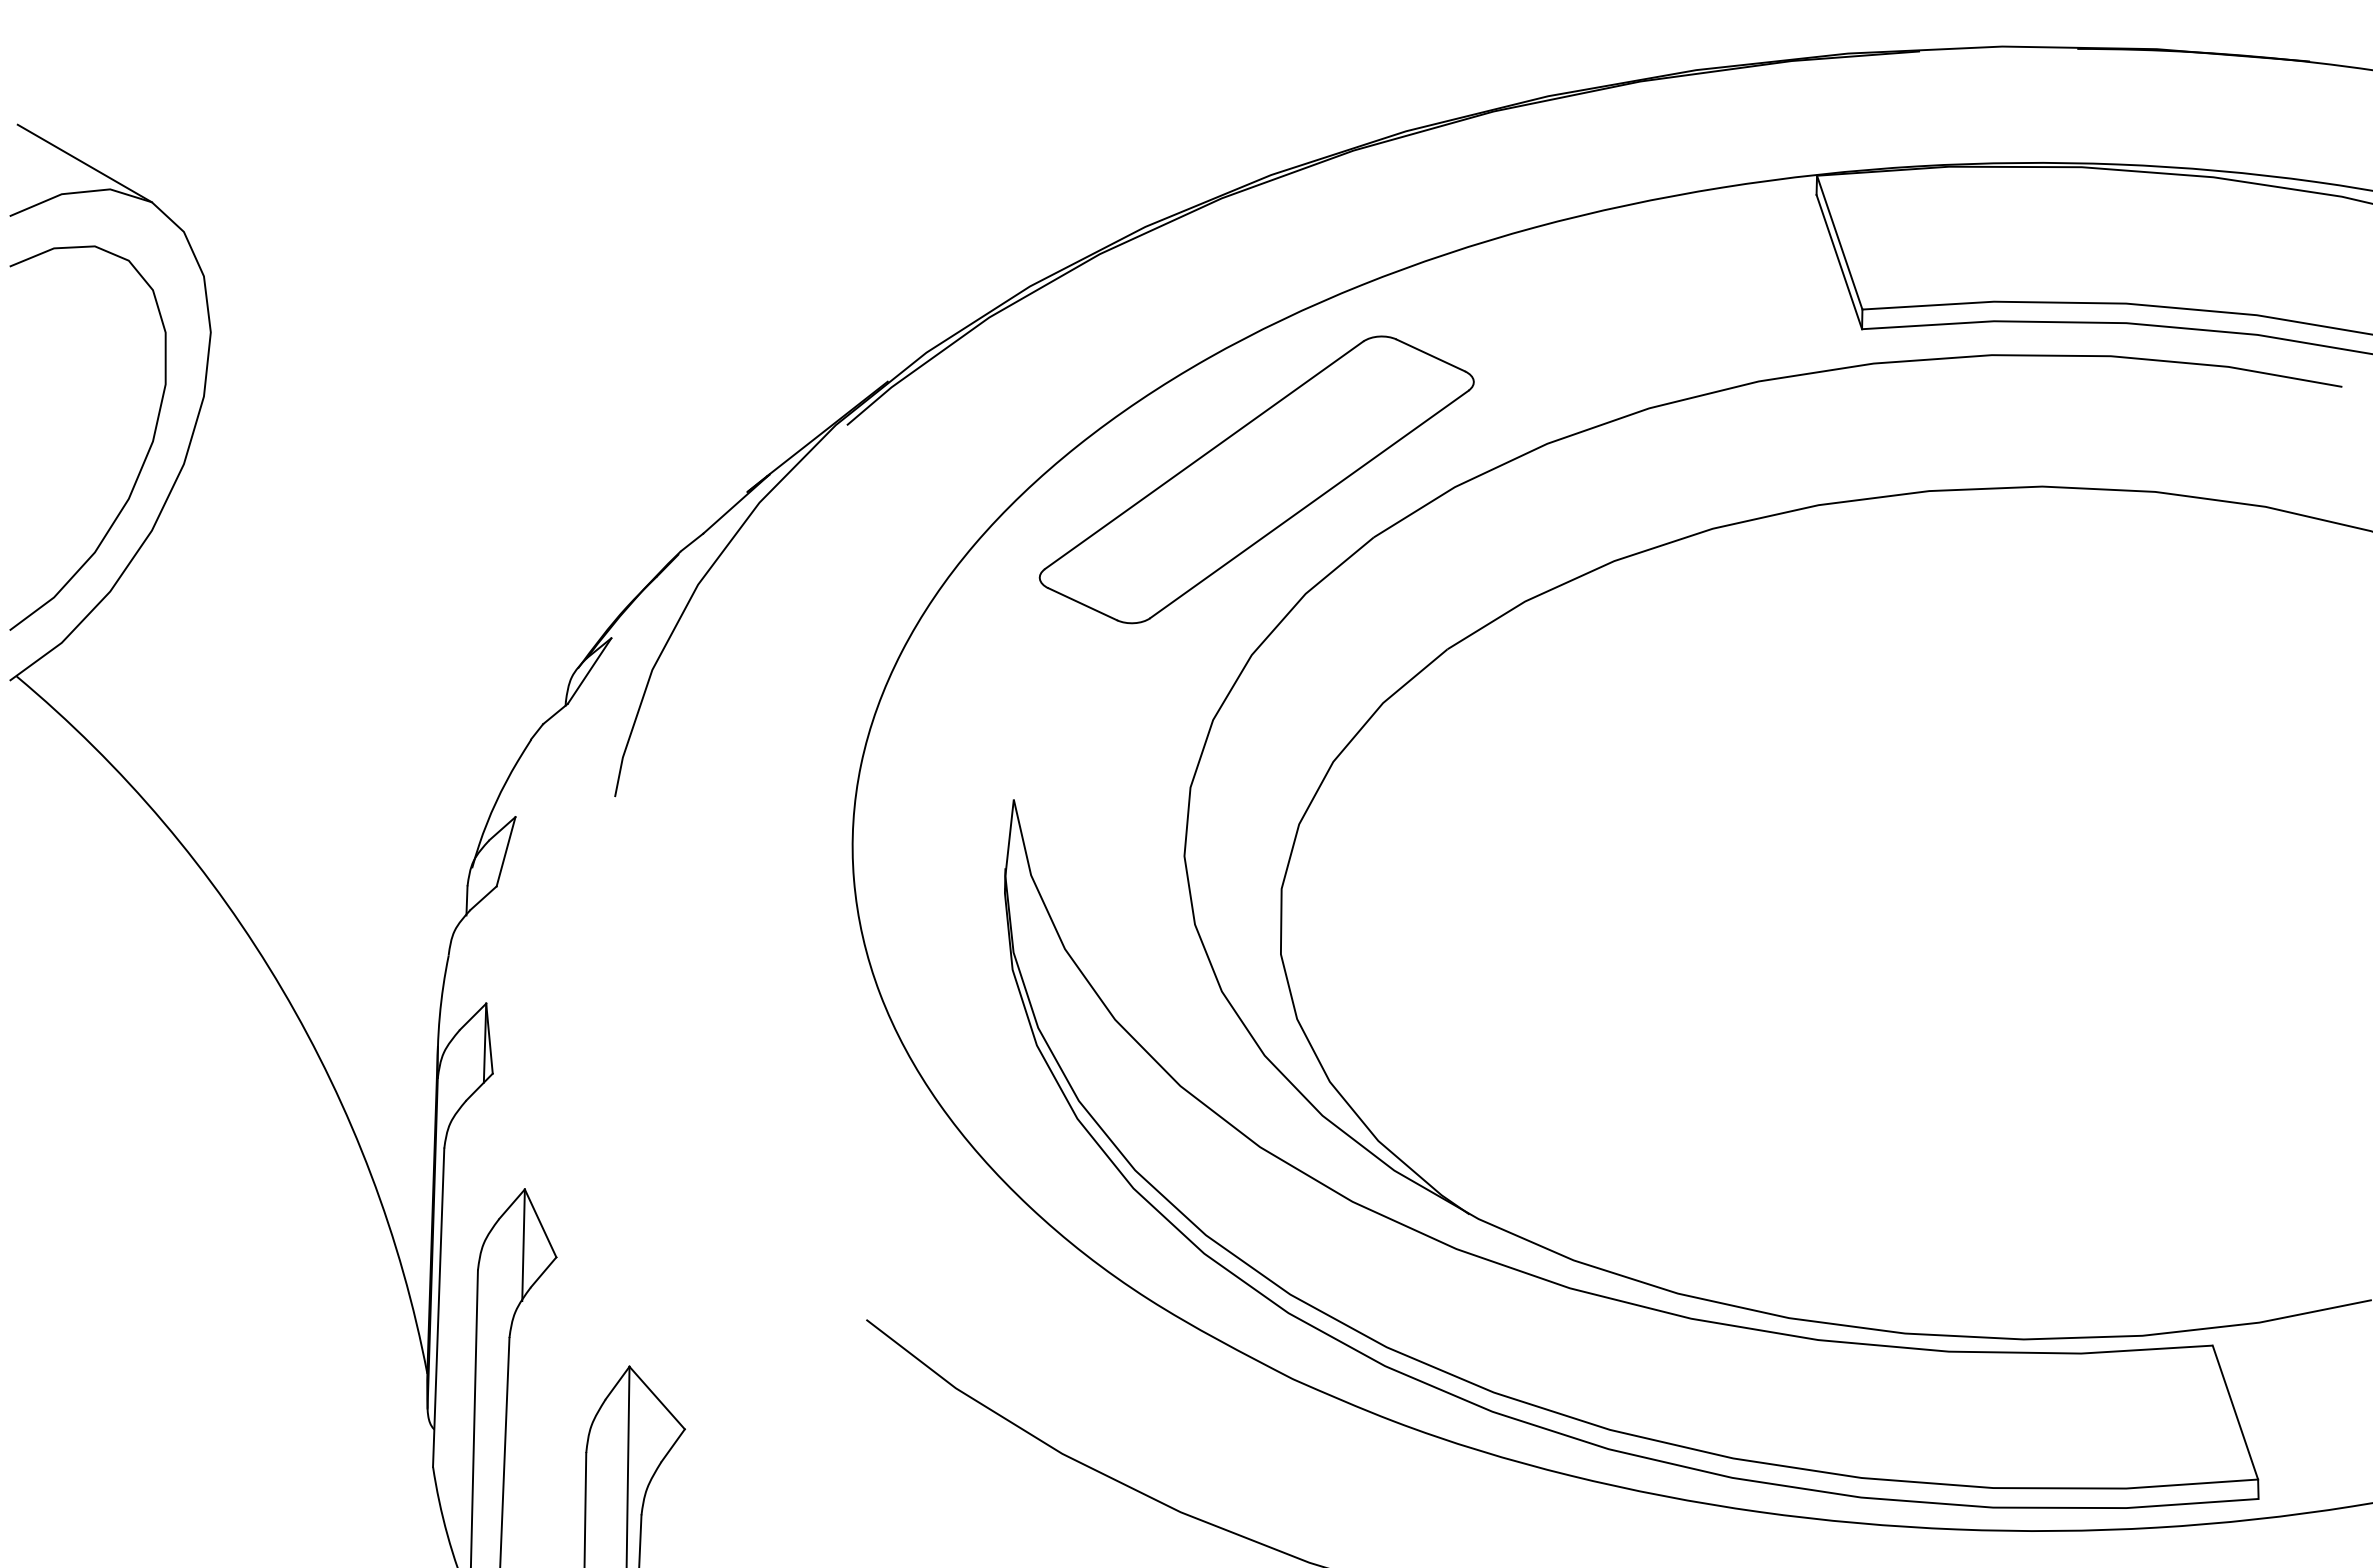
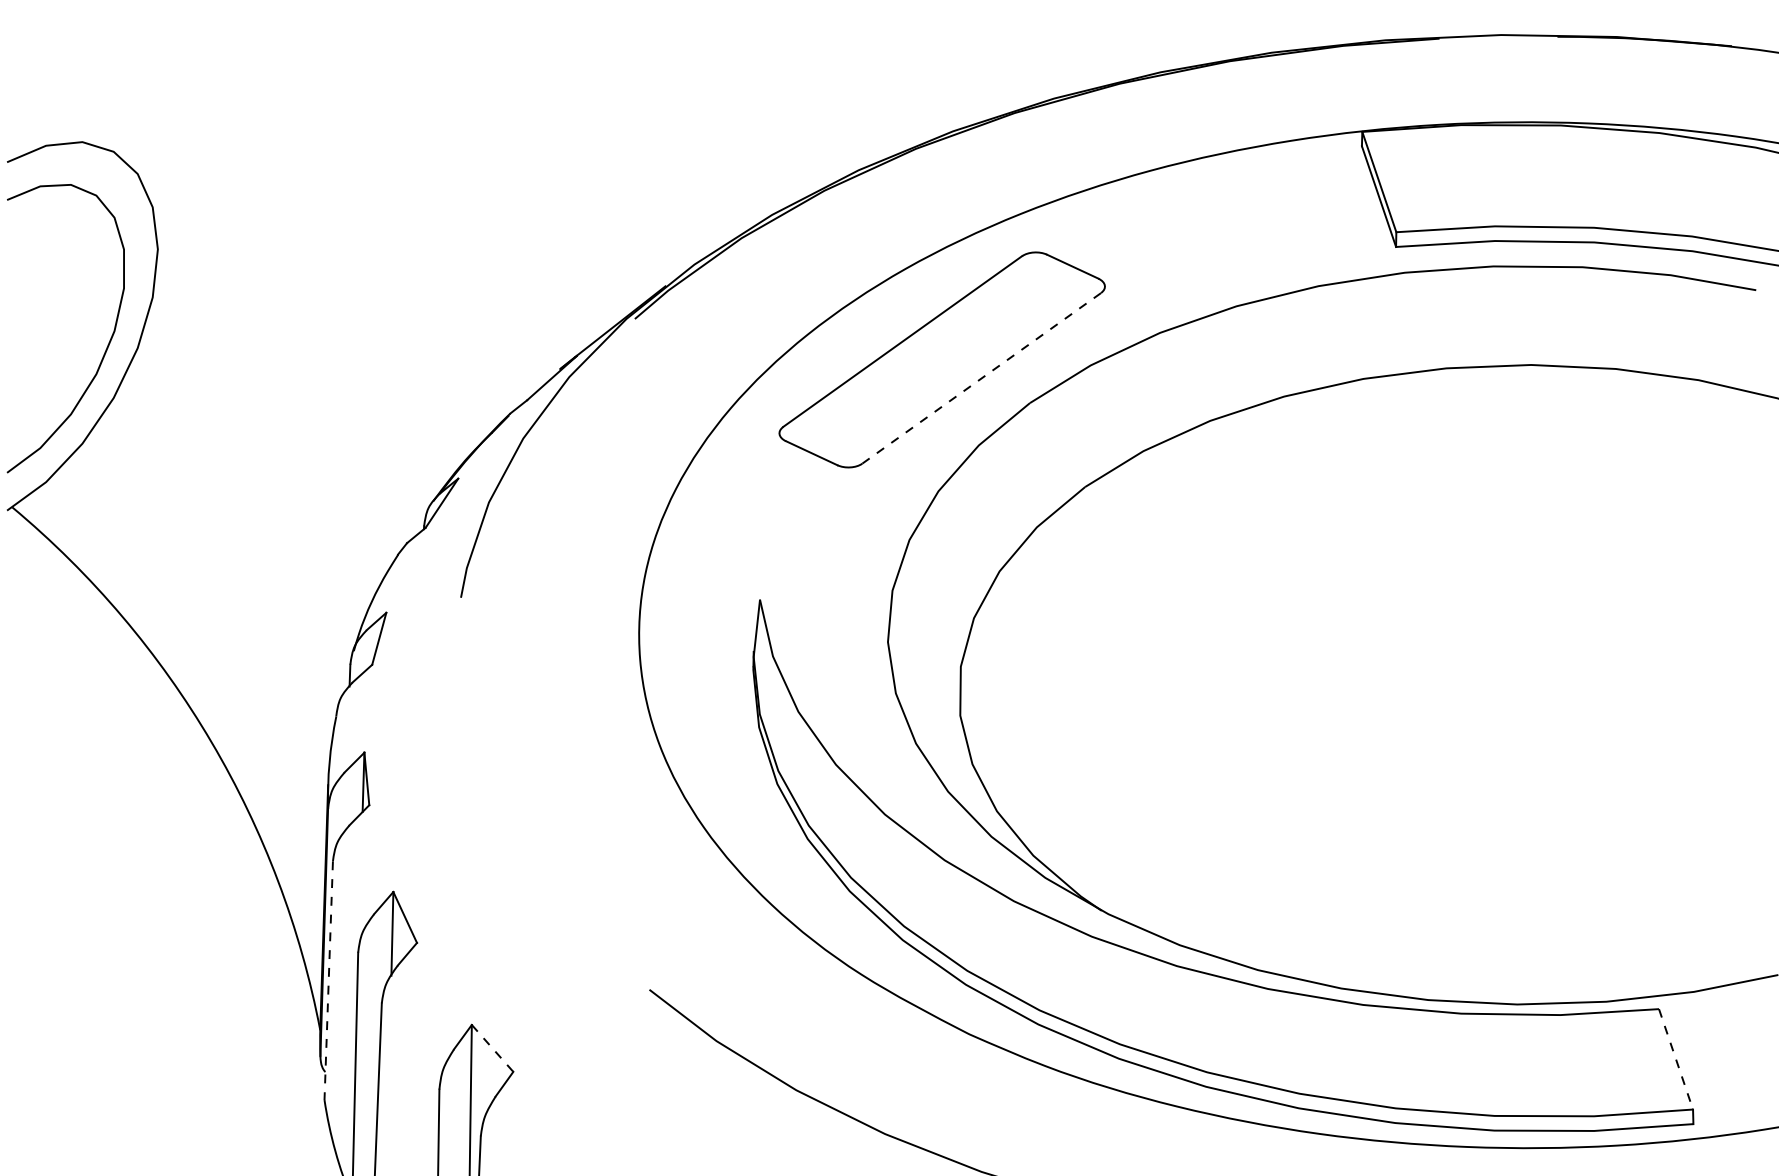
line: (84, 163) -> (63, 122), removed
line: (1309, 504) -> (981, 378), solid -> dashed
line: (438, 1308) -> (328, 981), solid -> dashed
line: (657, 1398) -> (492, 1048), solid -> dashed
line: (2236, 1412) -> (1676, 1059), solid -> dashed

